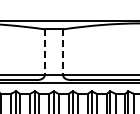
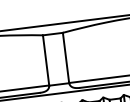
line: (44, 51) -> (45, 59), dashed -> solid
line: (62, 51) -> (65, 57), dashed -> solid

